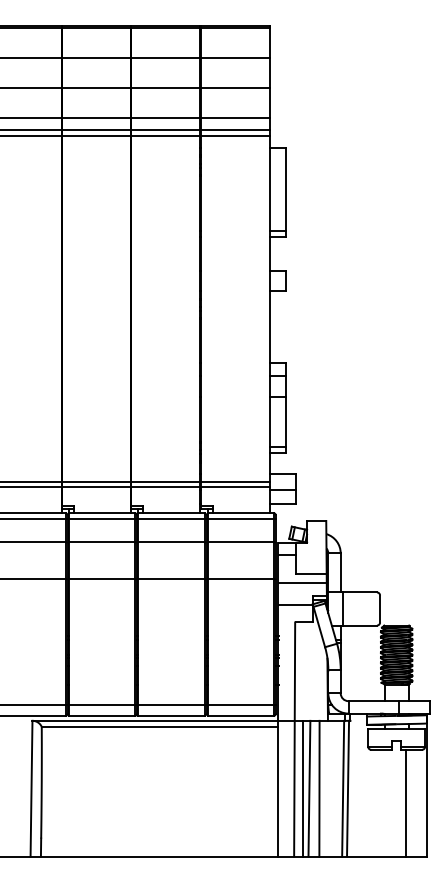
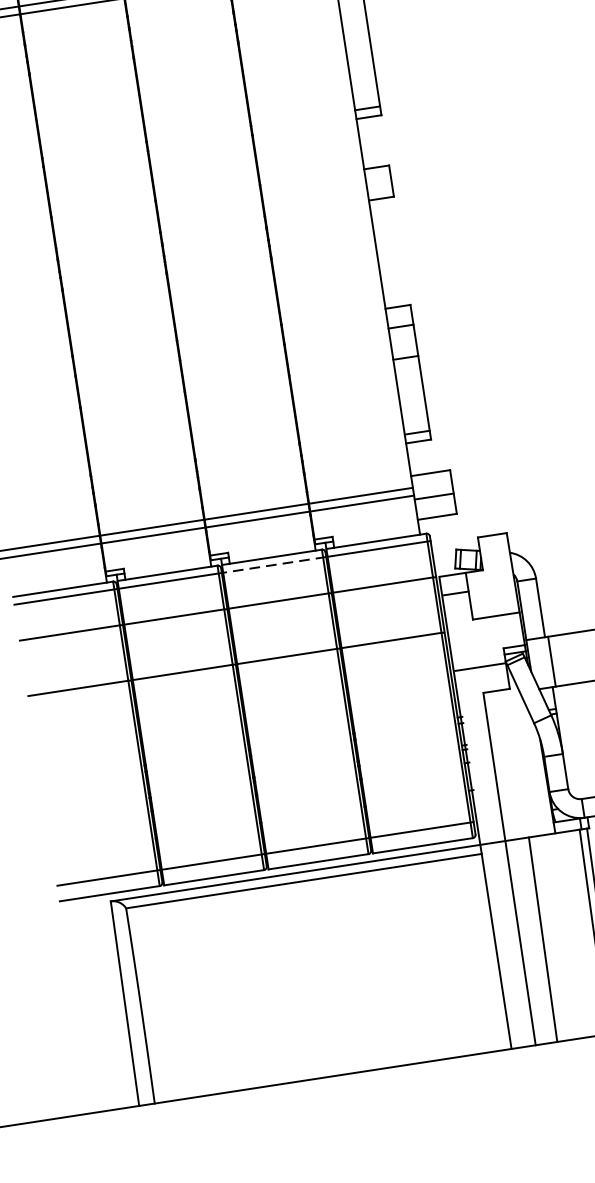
line: (171, 518) -> (273, 564), solid -> dashed
line: (302, 583) -> (485, 632), removed
line: (303, 788) -> (534, 940), removed
line: (319, 788) -> (558, 937), removed

